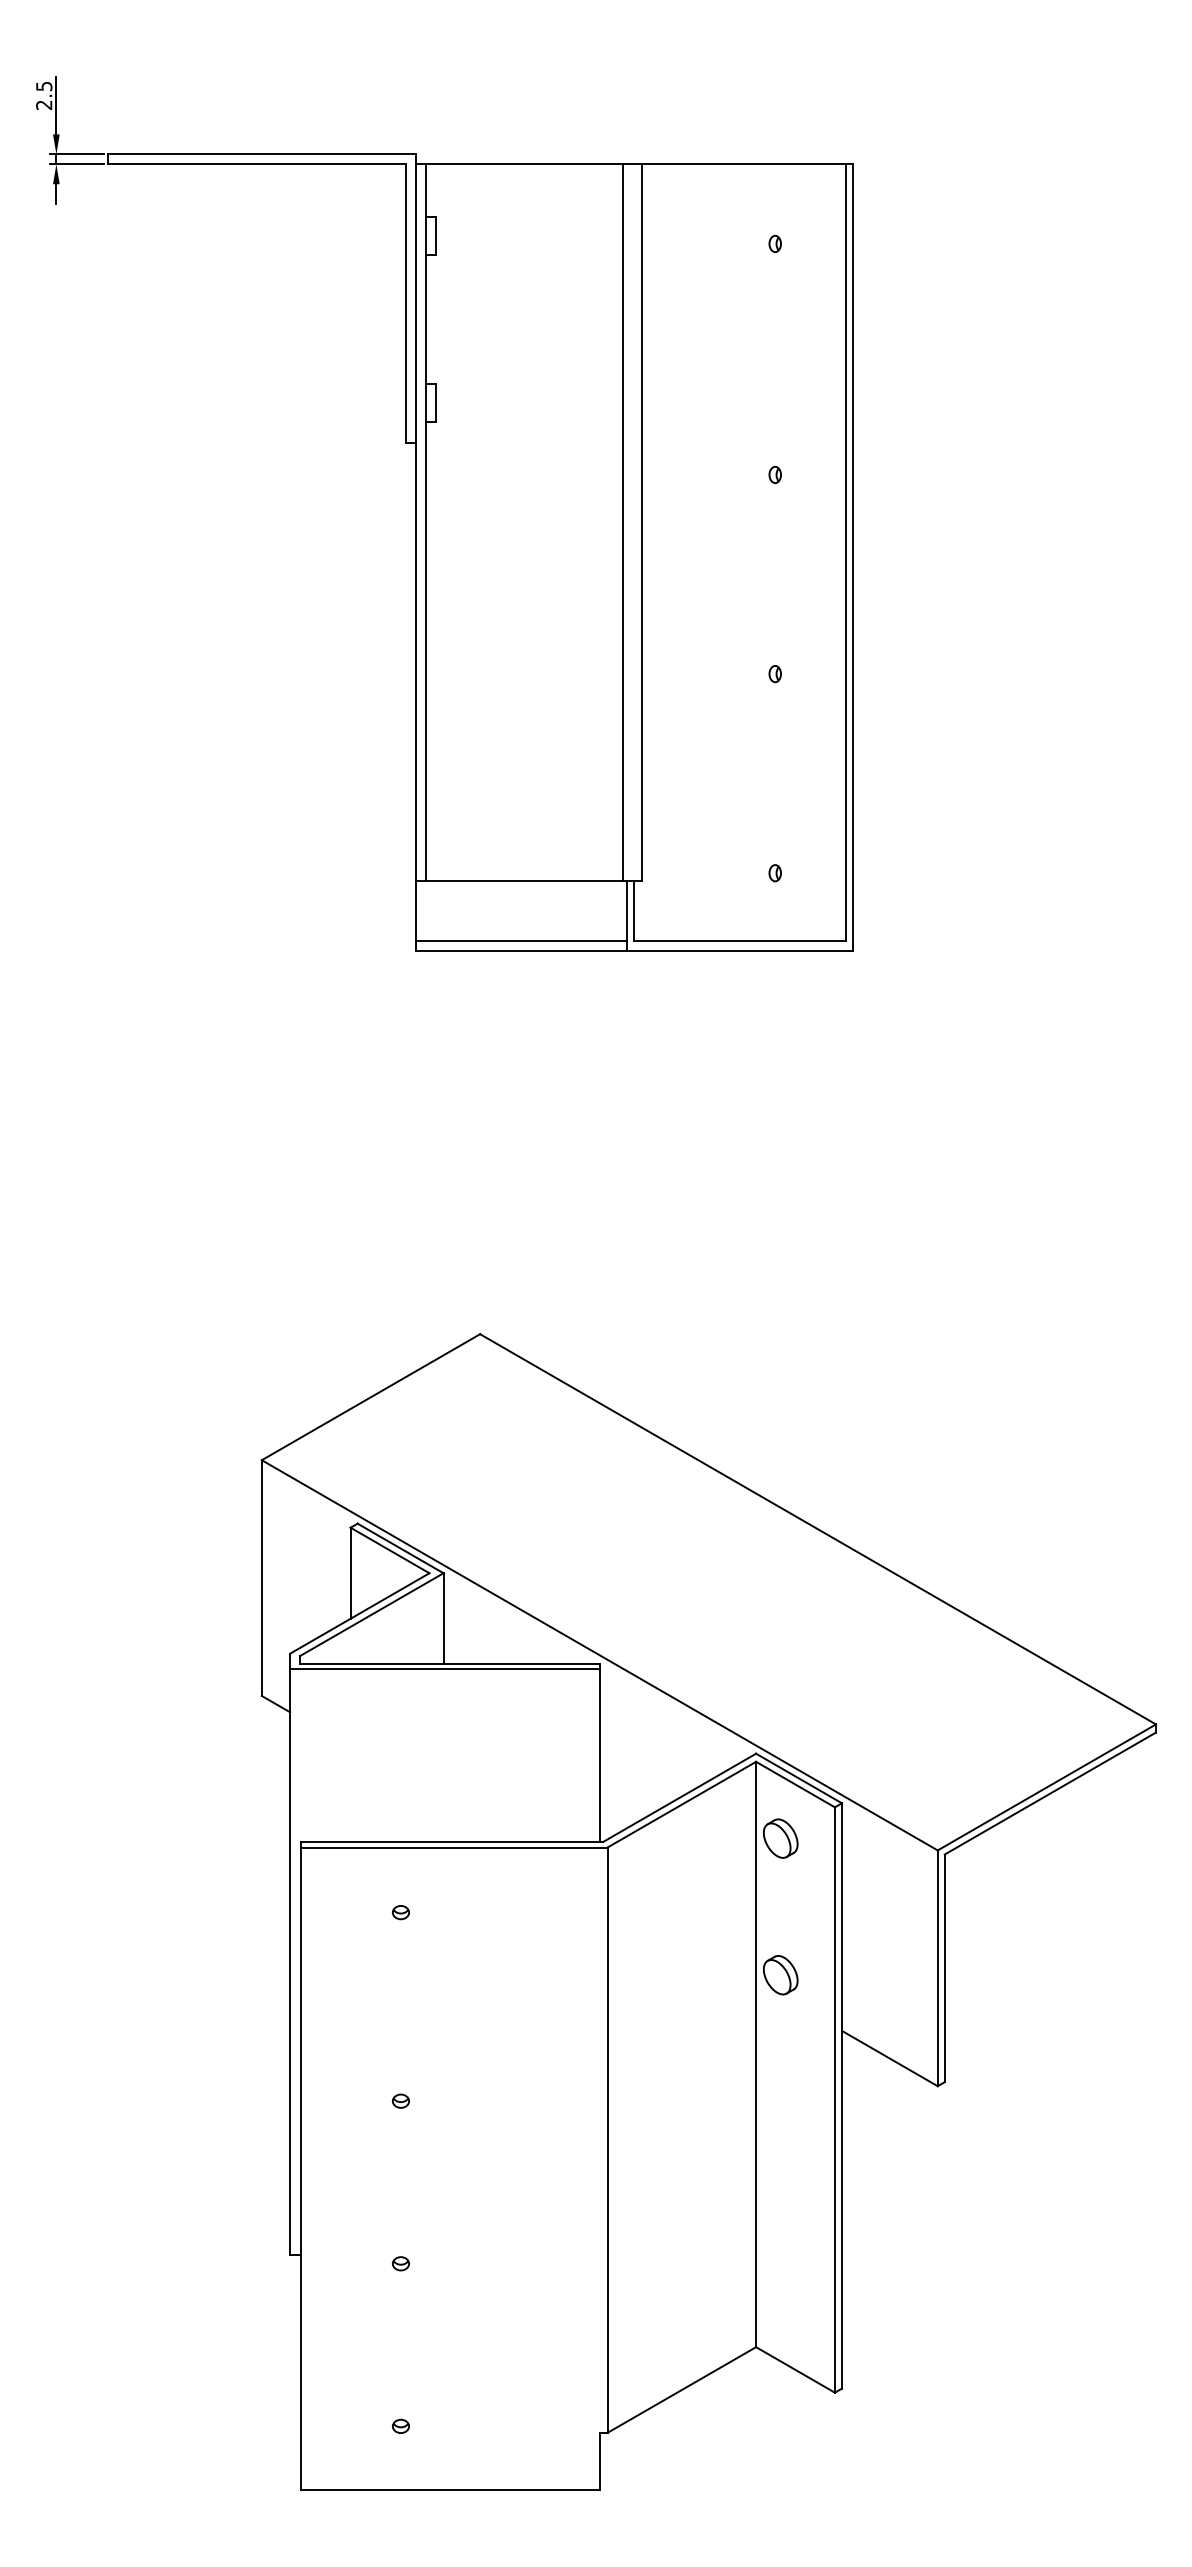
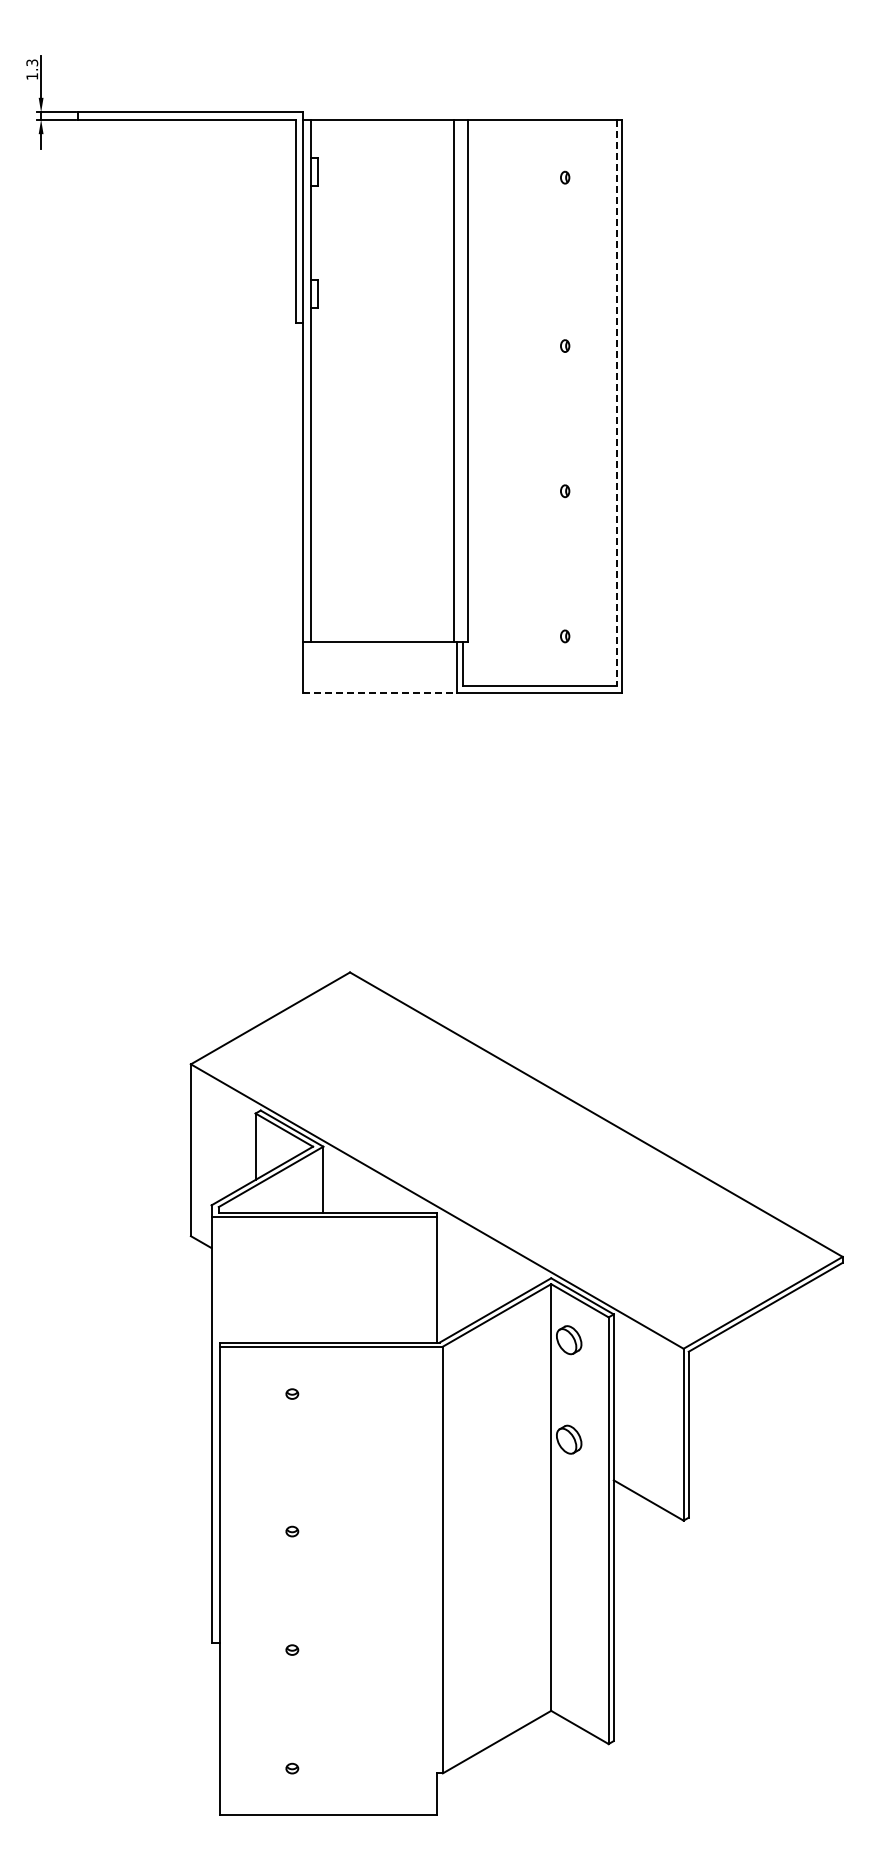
text: (43, 95) -> (31, 69), 2.5 -> 1.3
line: (845, 553) -> (616, 403), solid -> dashed
line: (521, 940) -> (380, 685), removed
line: (521, 951) -> (380, 693), solid -> dashed

